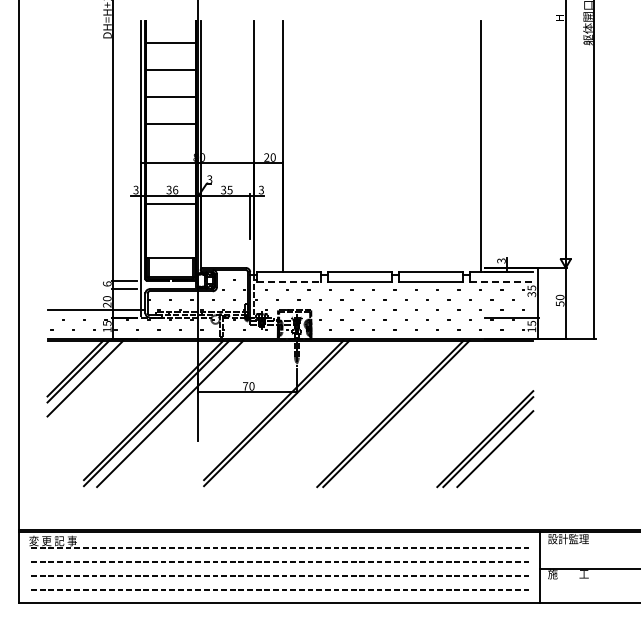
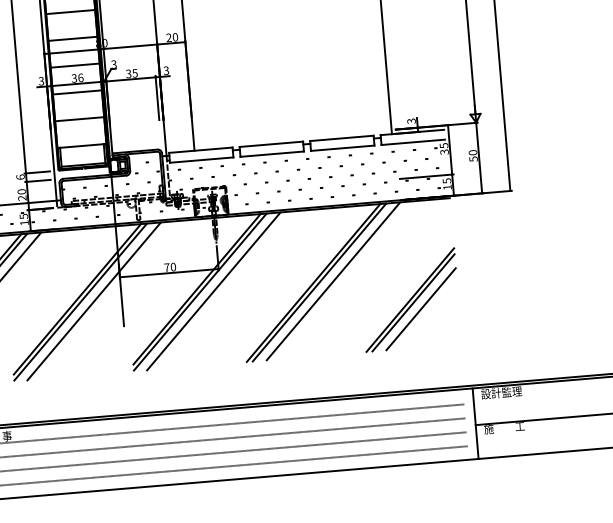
line: (170, 150) -> (72, 38), added
line: (170, 177) -> (74, 65), added
line: (170, 231) -> (79, 119), added
line: (289, 282) -> (202, 160), dashed -> solid
line: (501, 282) -> (413, 142), dashed -> solid
line: (290, 413) -> (214, 290), added
line: (410, 413) -> (333, 280), added

